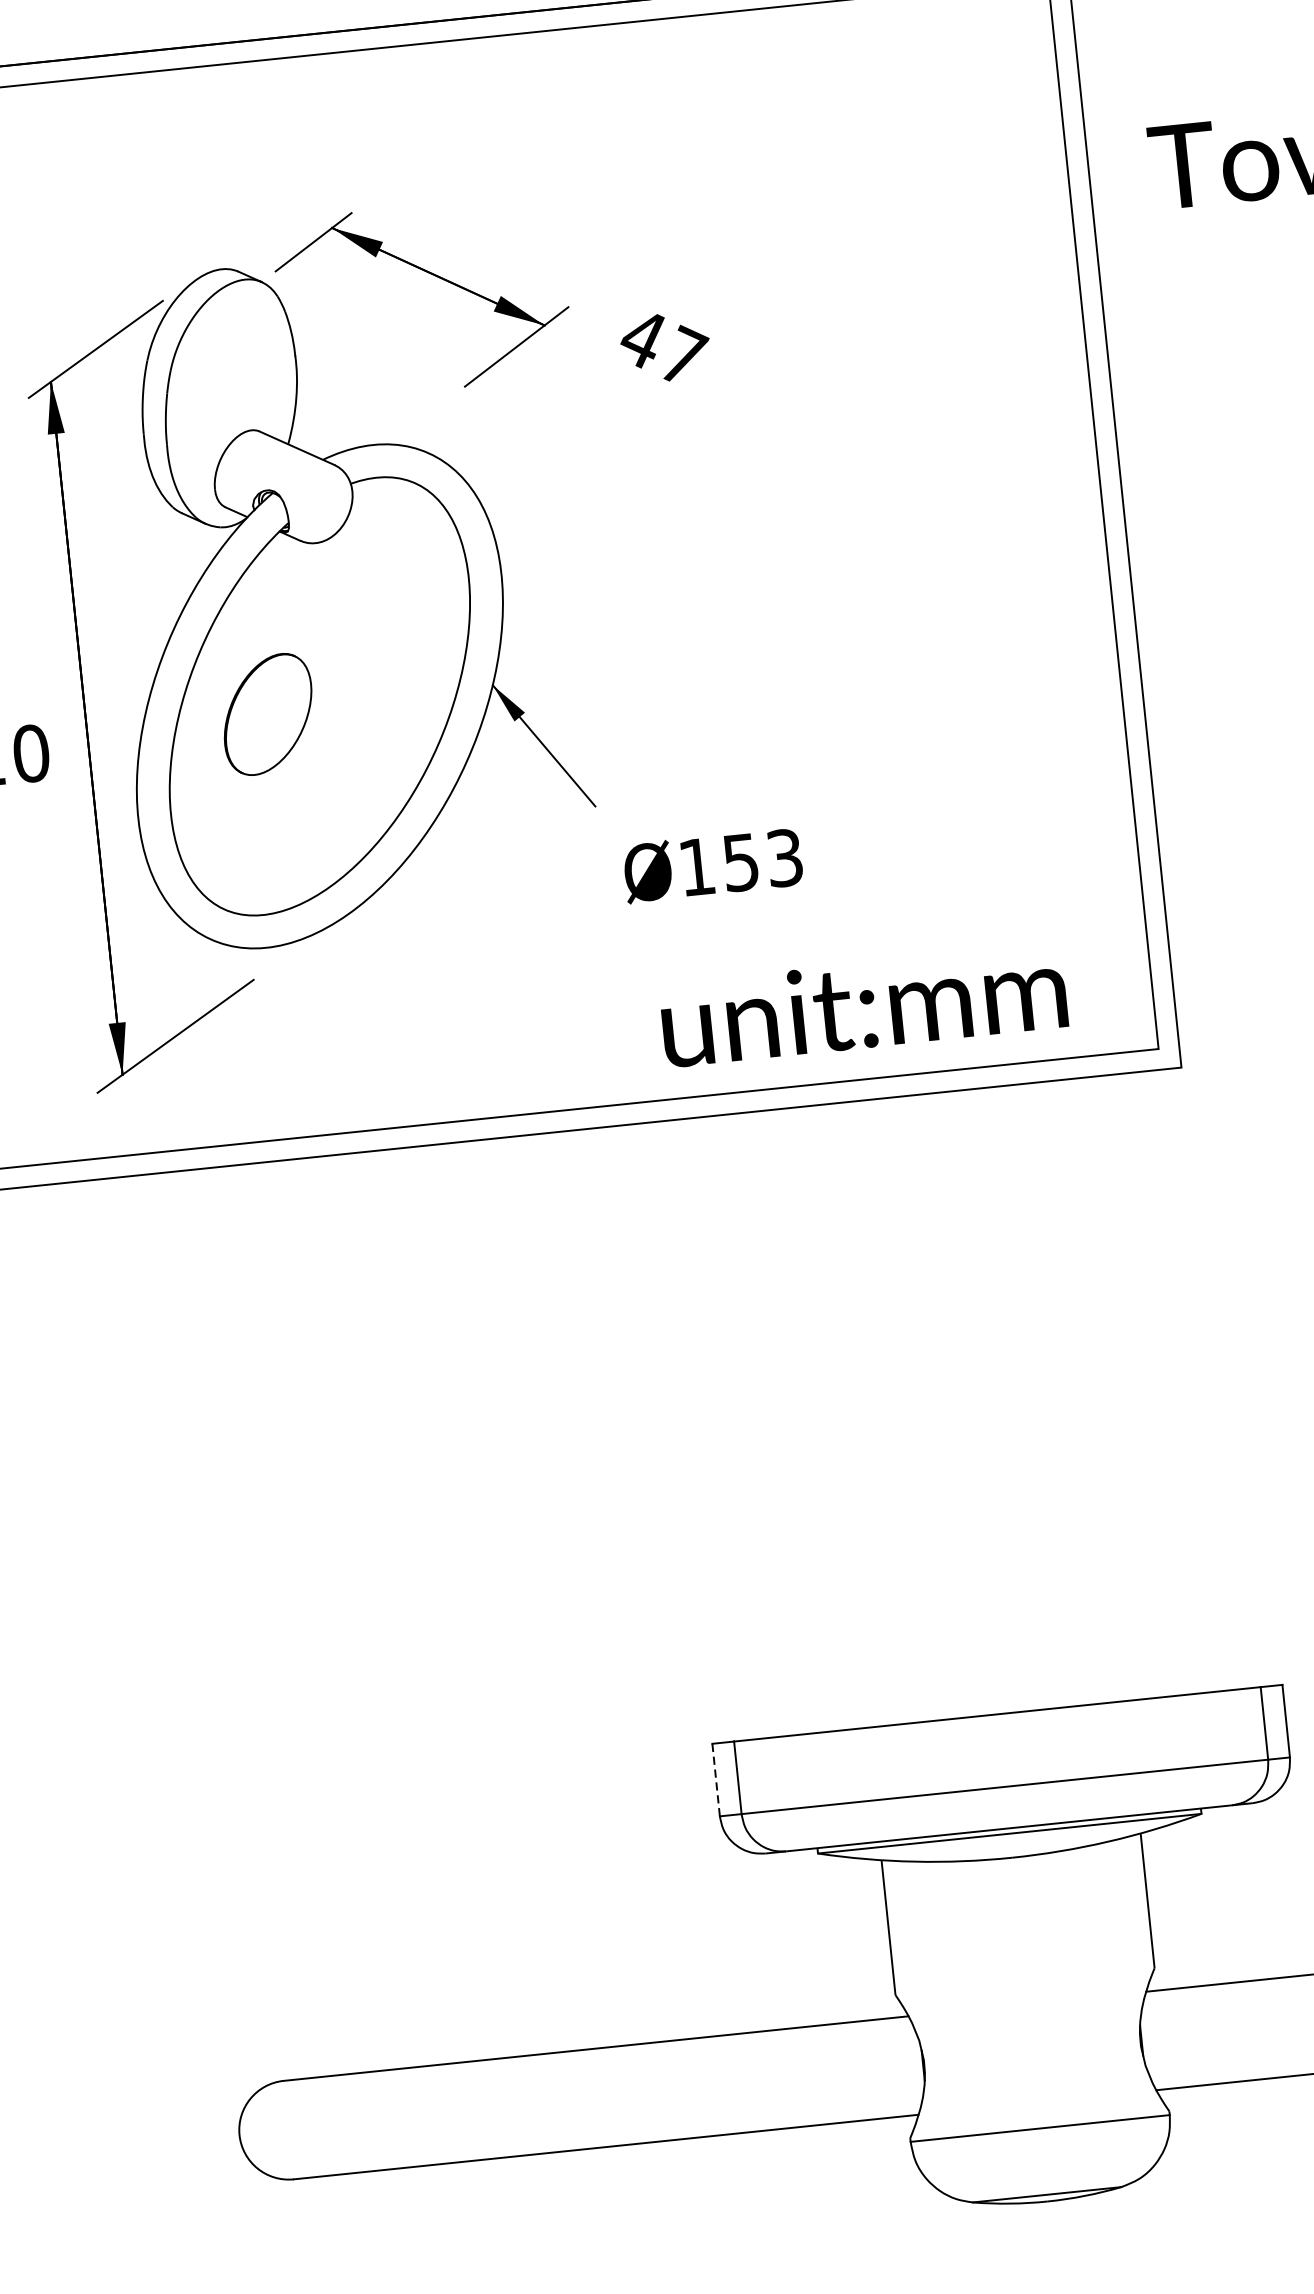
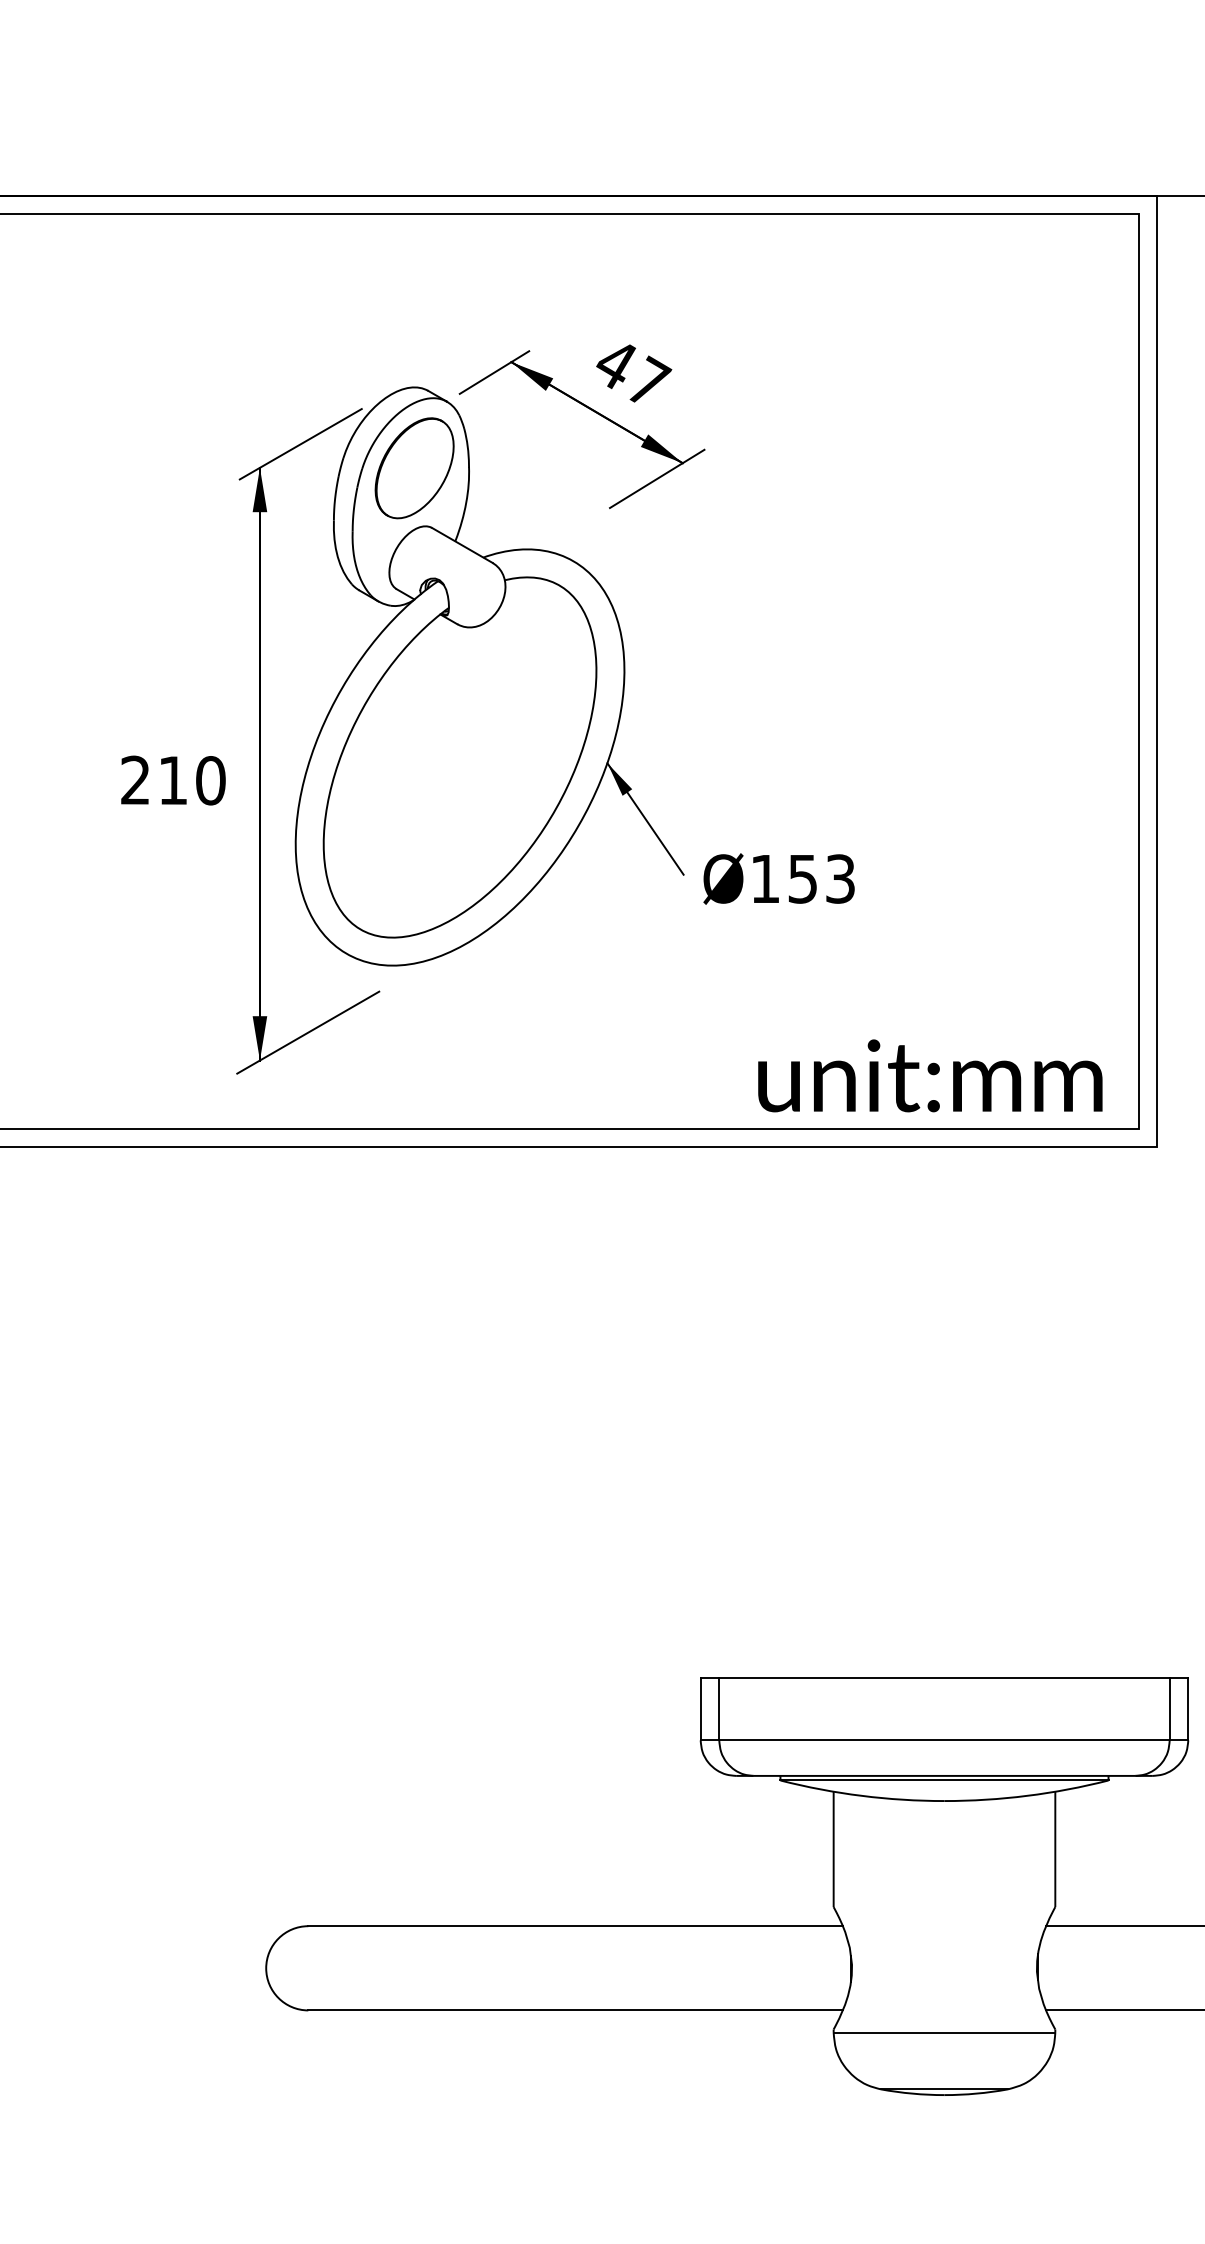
text: (665, 347) -> (634, 373), moved
part: (267, 714) -> (414, 468), moved
text: (712, 864) -> (778, 878), moved
text: (863, 1005) -> (930, 1075), moved
line: (715, 1780) -> (700, 1709), dashed -> solid

